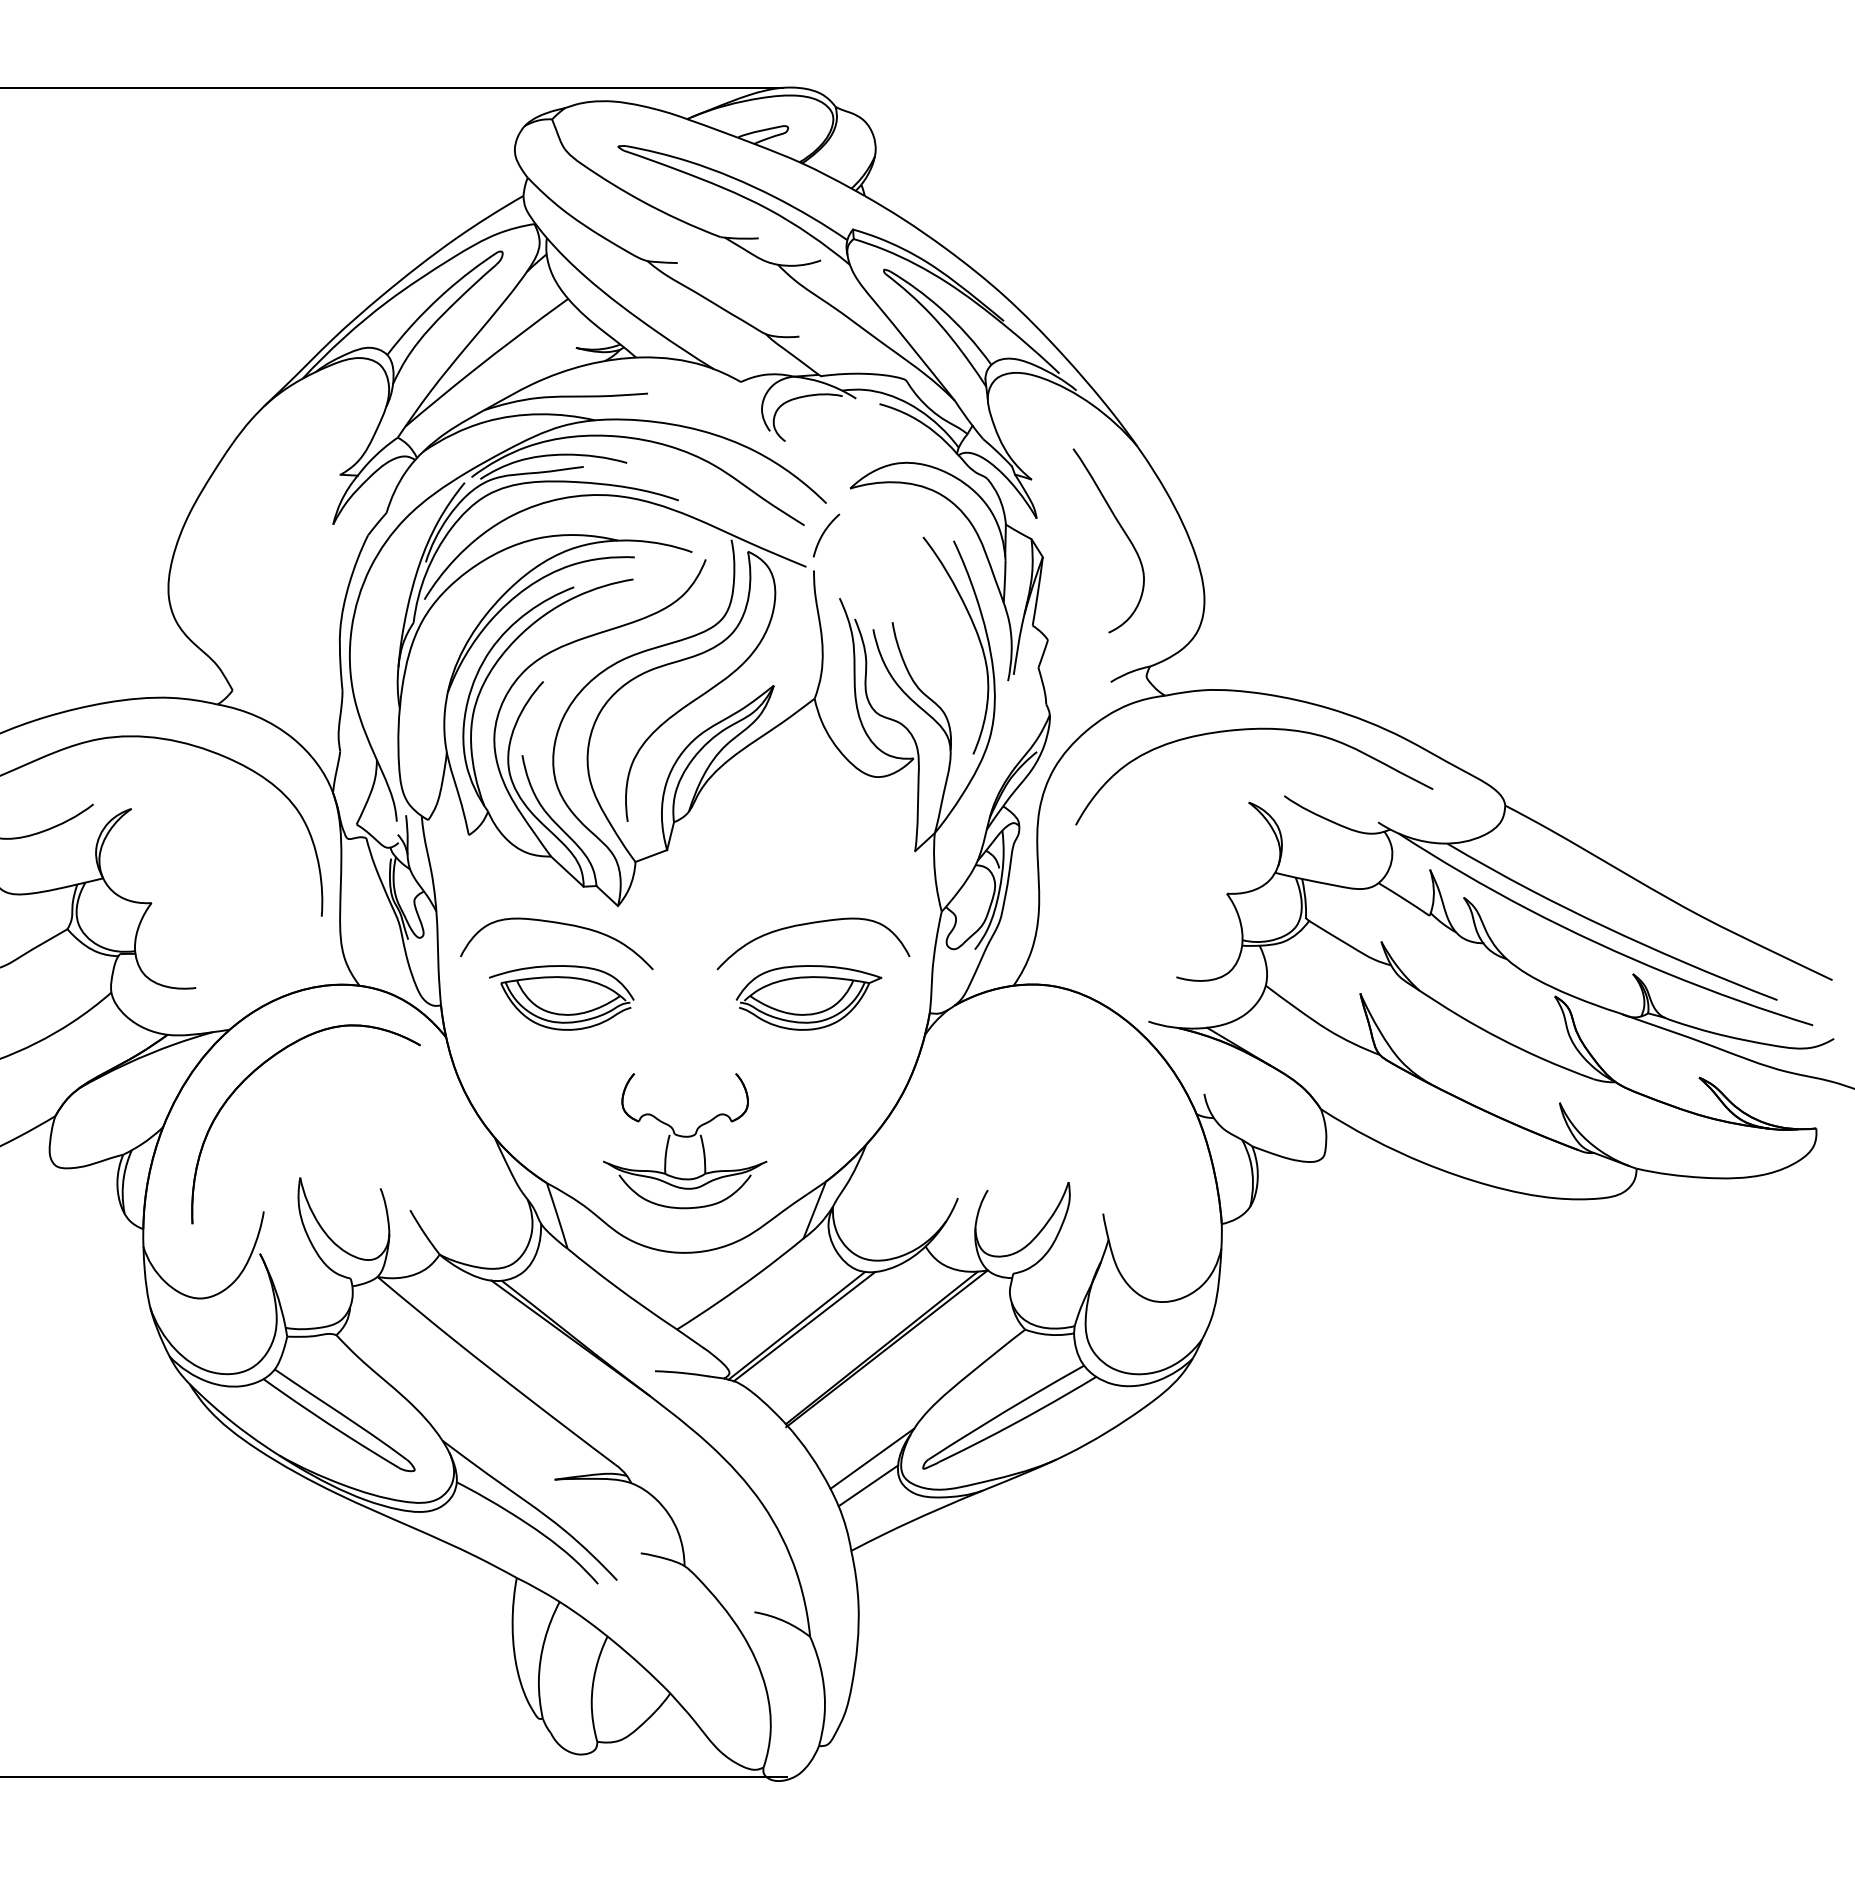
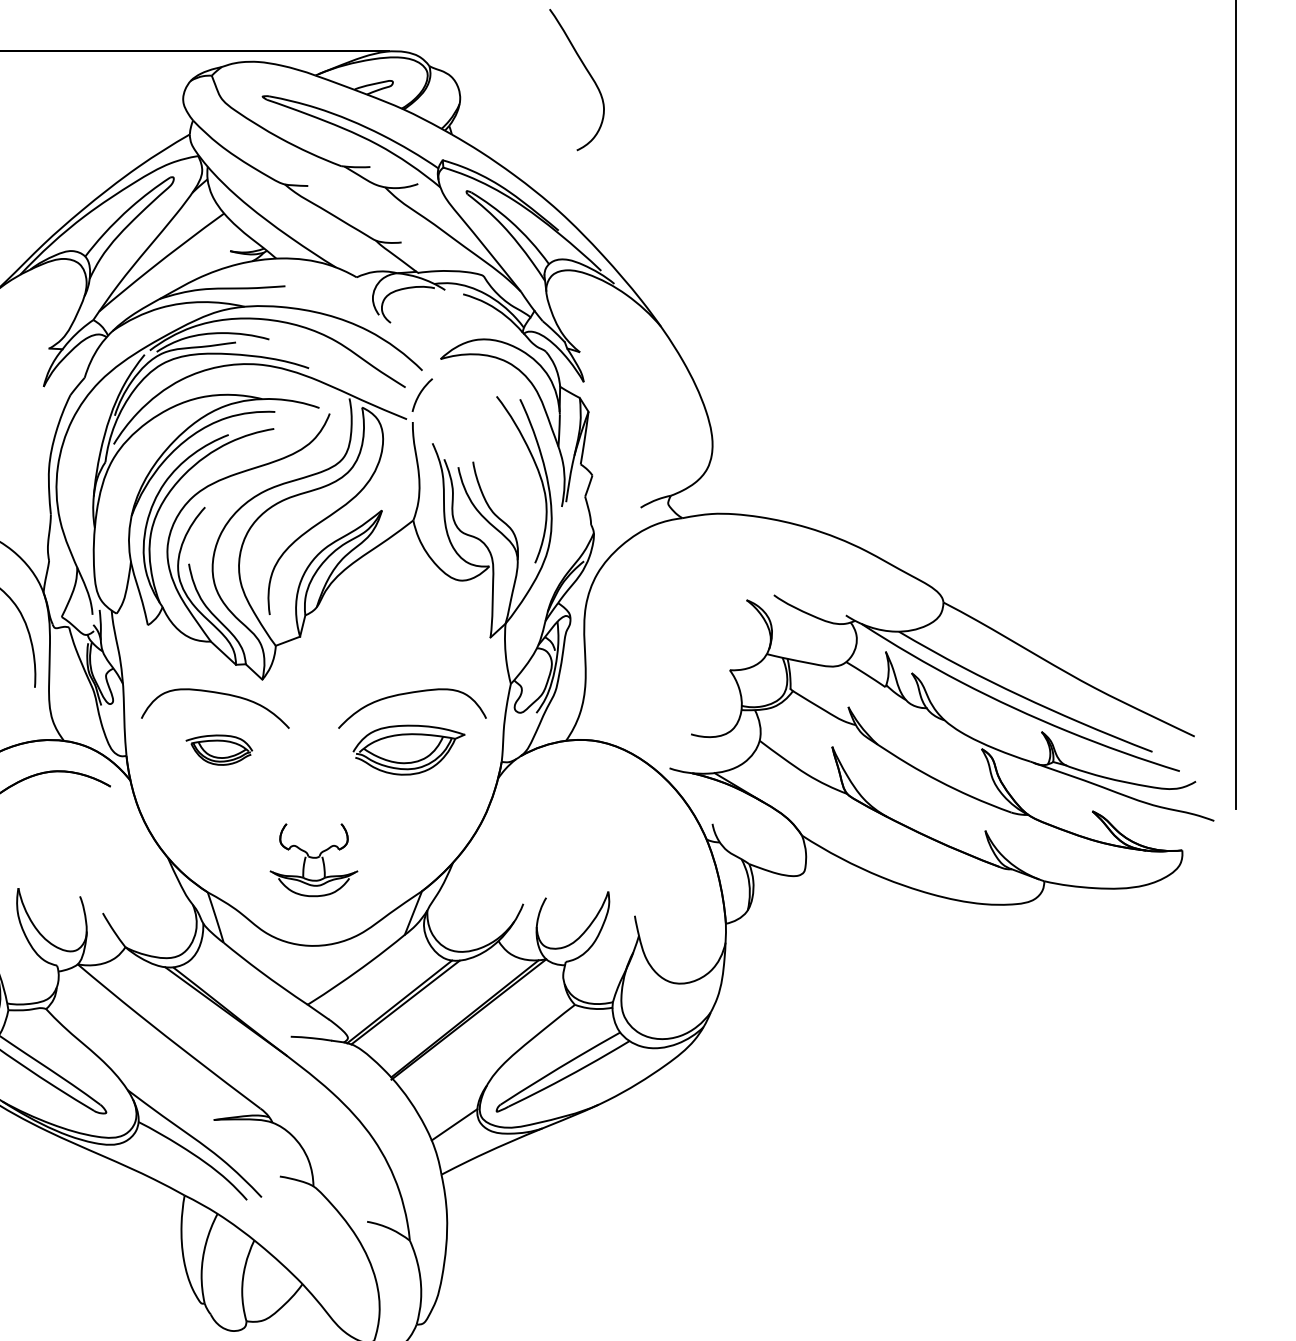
curve: (1123, 532) -> (588, 73), moved
curve: (1247, 730) -> (745, 544), removed
part: (561, 997) -> (218, 749), size x0.6
part: (685, 1141) -> (314, 860), size x0.7
line: (872, 1458) -> (457, 1103), removed

